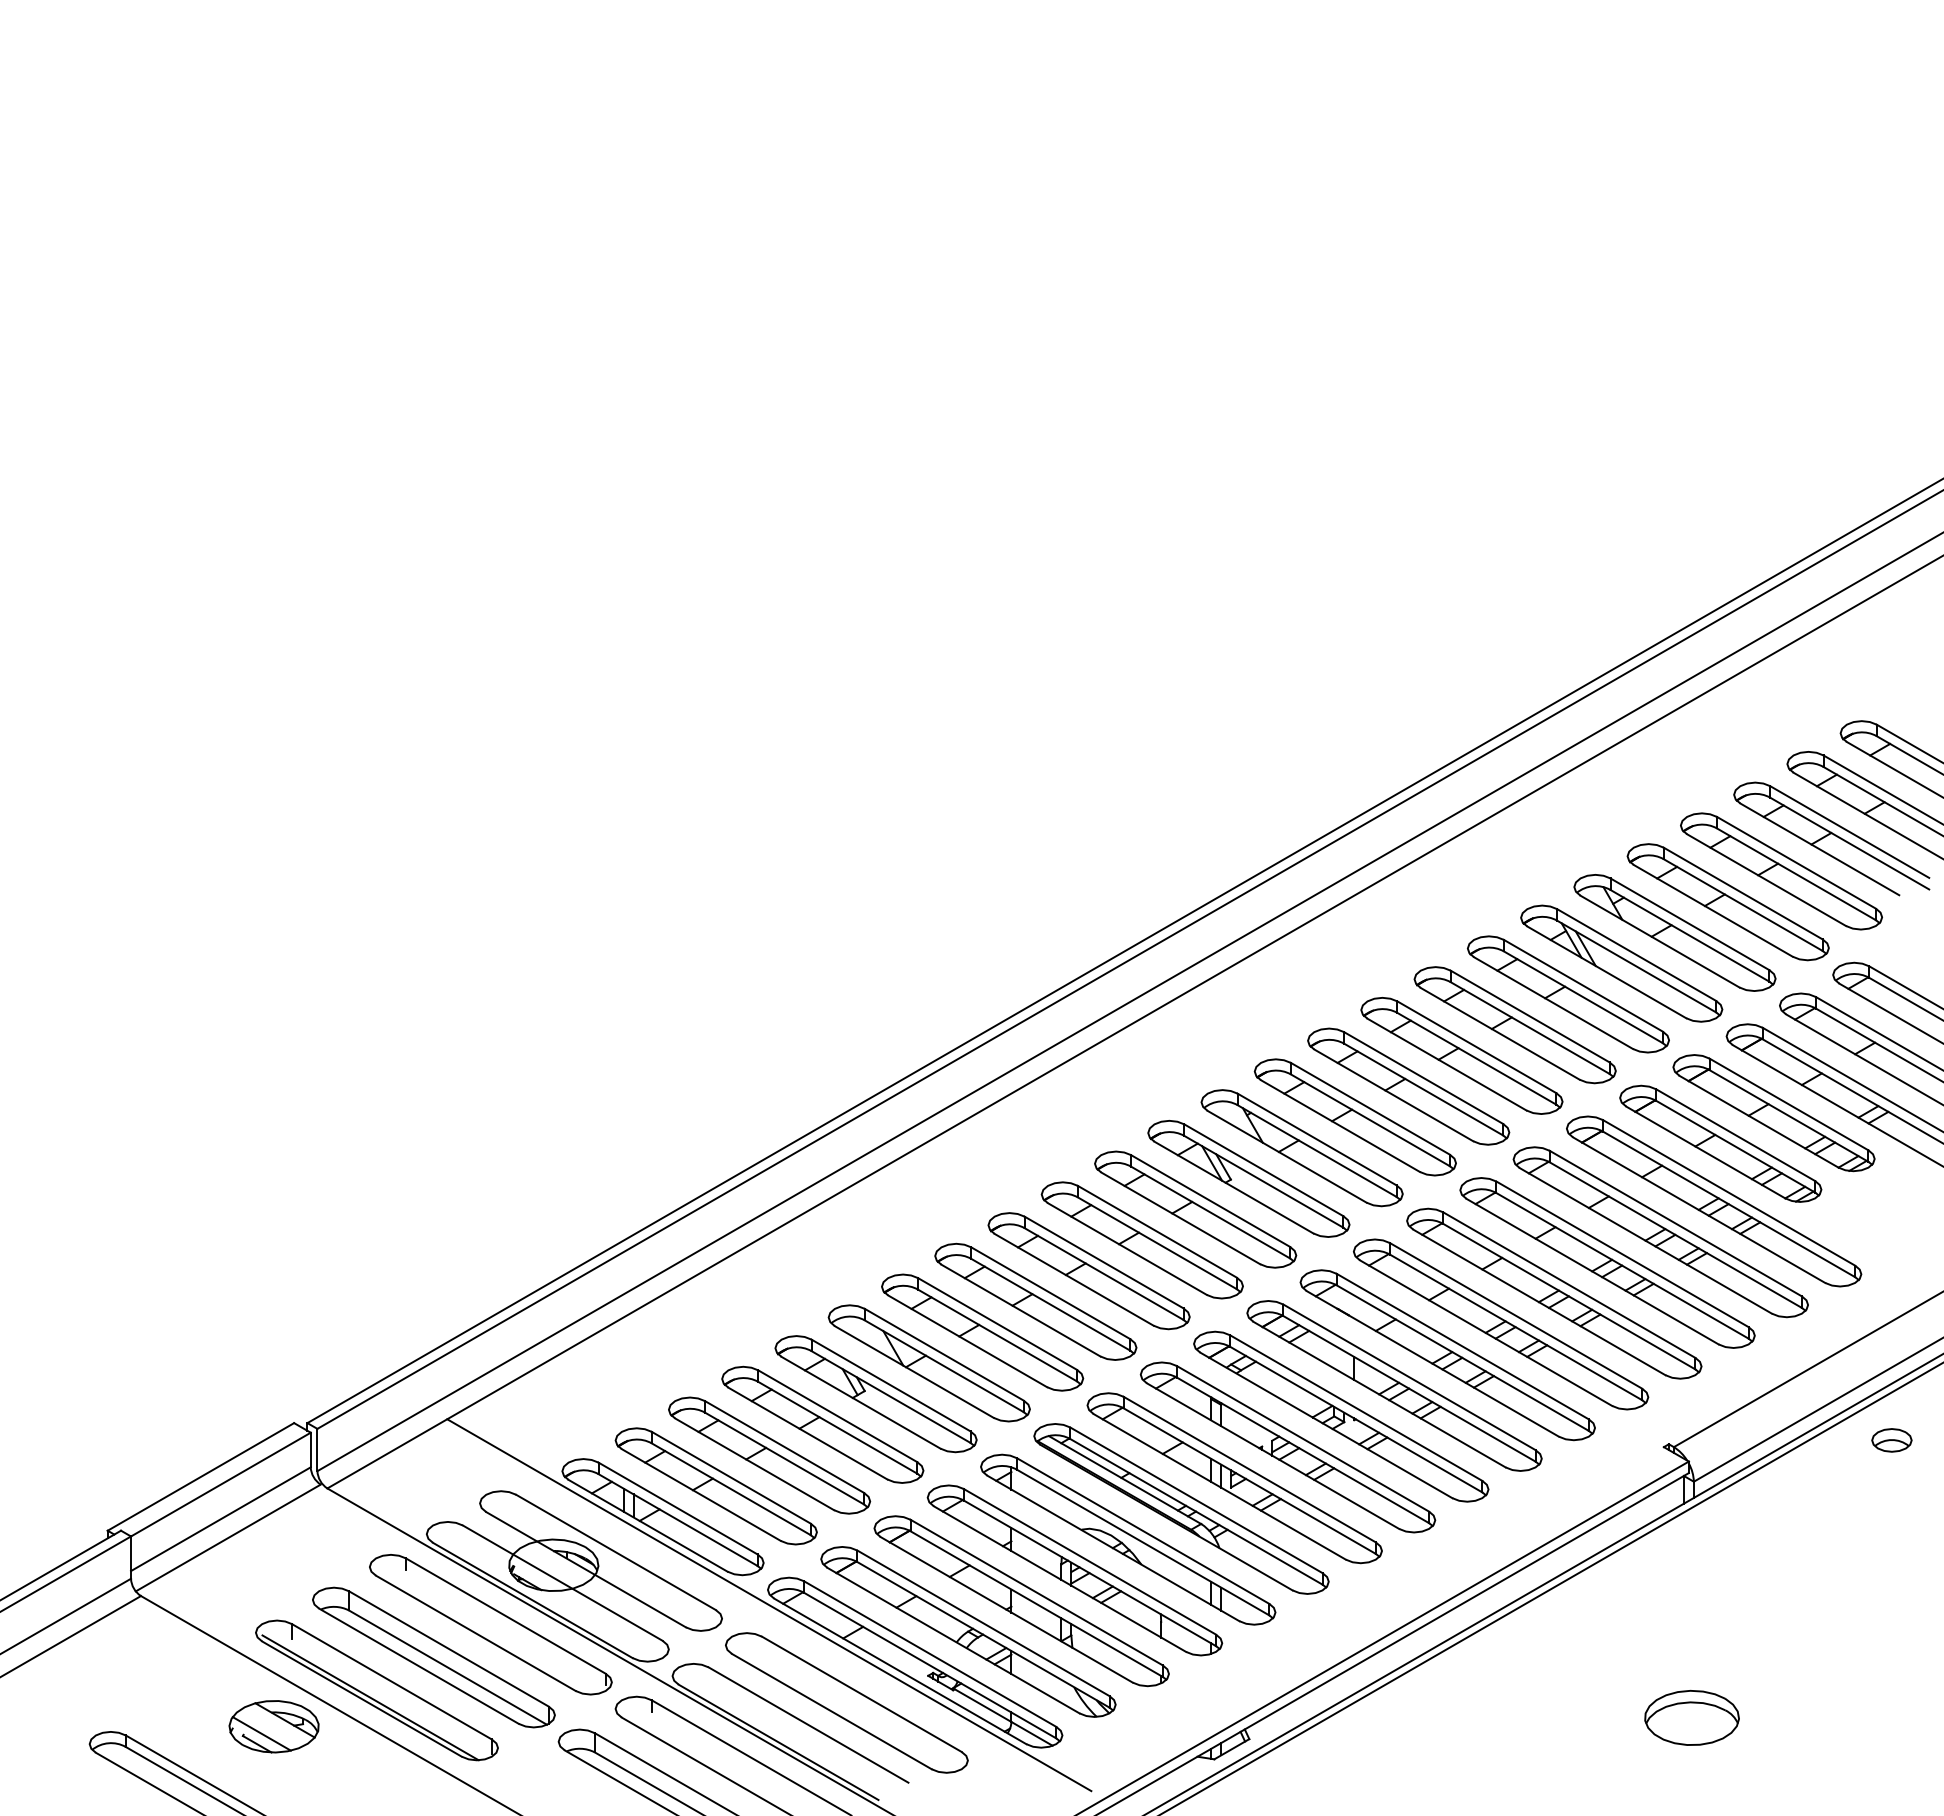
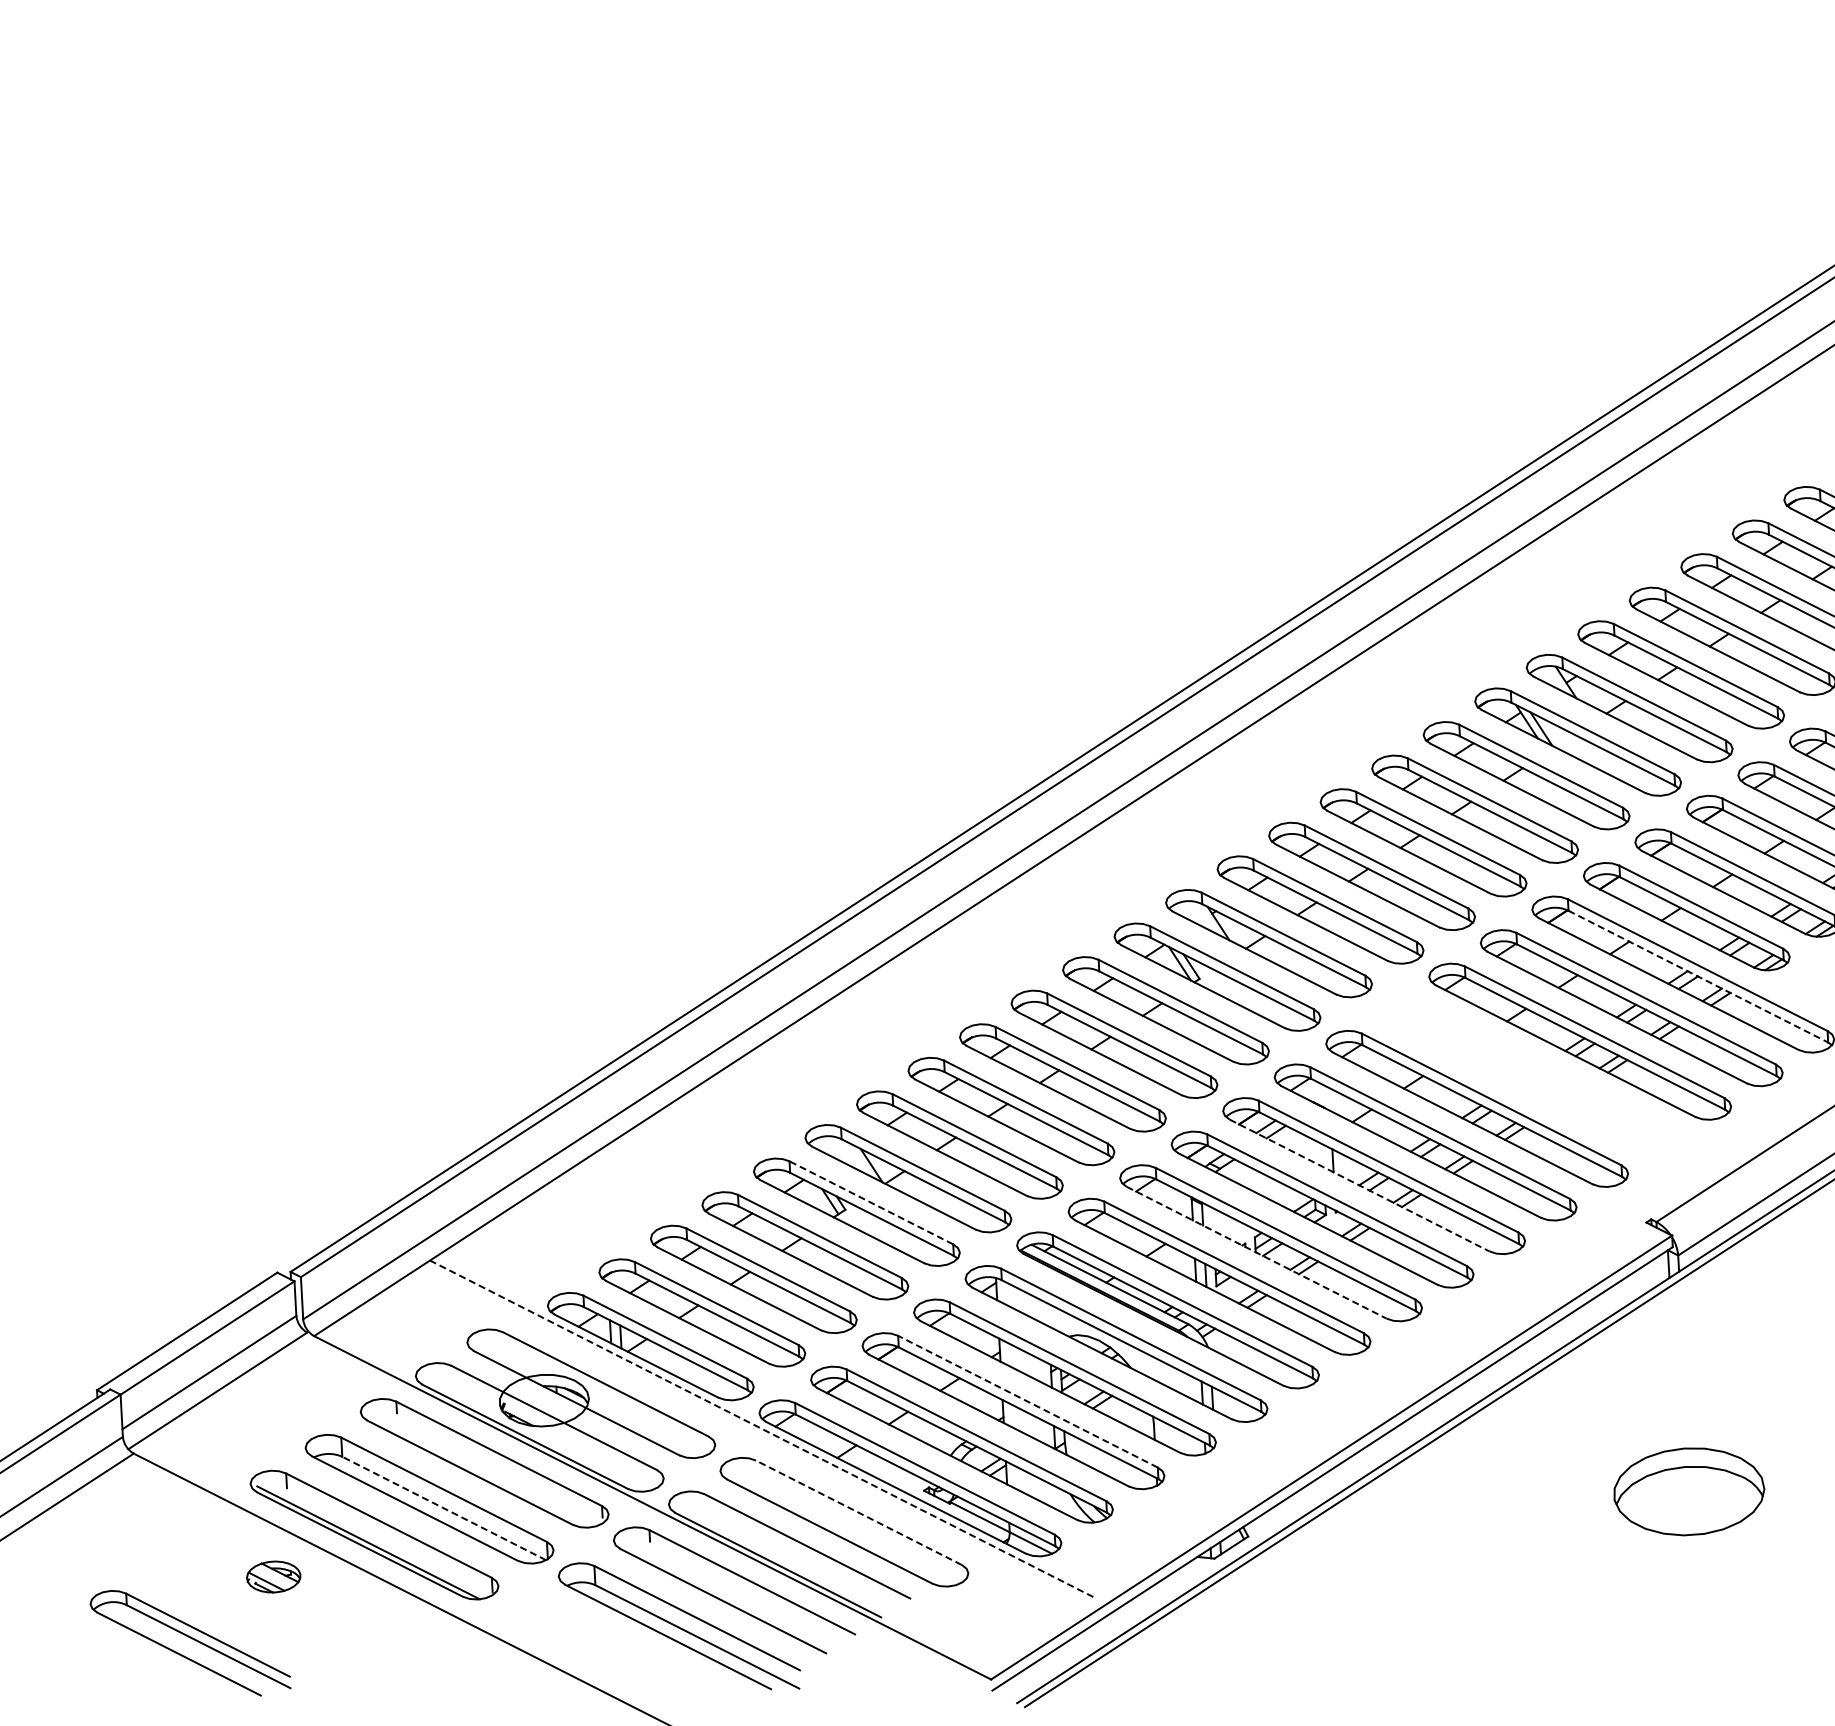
line: (1729, 1204) -> (1698, 976), solid -> dashed
part: (1554, 1293) -> (1528, 1075), removed
line: (891, 1385) -> (871, 1202), solid -> dashed
line: (1379, 1394) -> (1359, 1185), solid -> dashed
line: (1273, 1456) -> (1257, 1253), solid -> dashed
line: (1036, 1592) -> (1027, 1401), solid -> dashed
line: (769, 1605) -> (761, 1429), solid -> dashed
line: (447, 1667) -> (443, 1508), solid -> dashed
line: (861, 1694) -> (858, 1512), solid -> dashed
part: (1691, 1717) -> (1688, 1491), size x1.6
part: (273, 1726) -> (273, 1576), size x0.6

